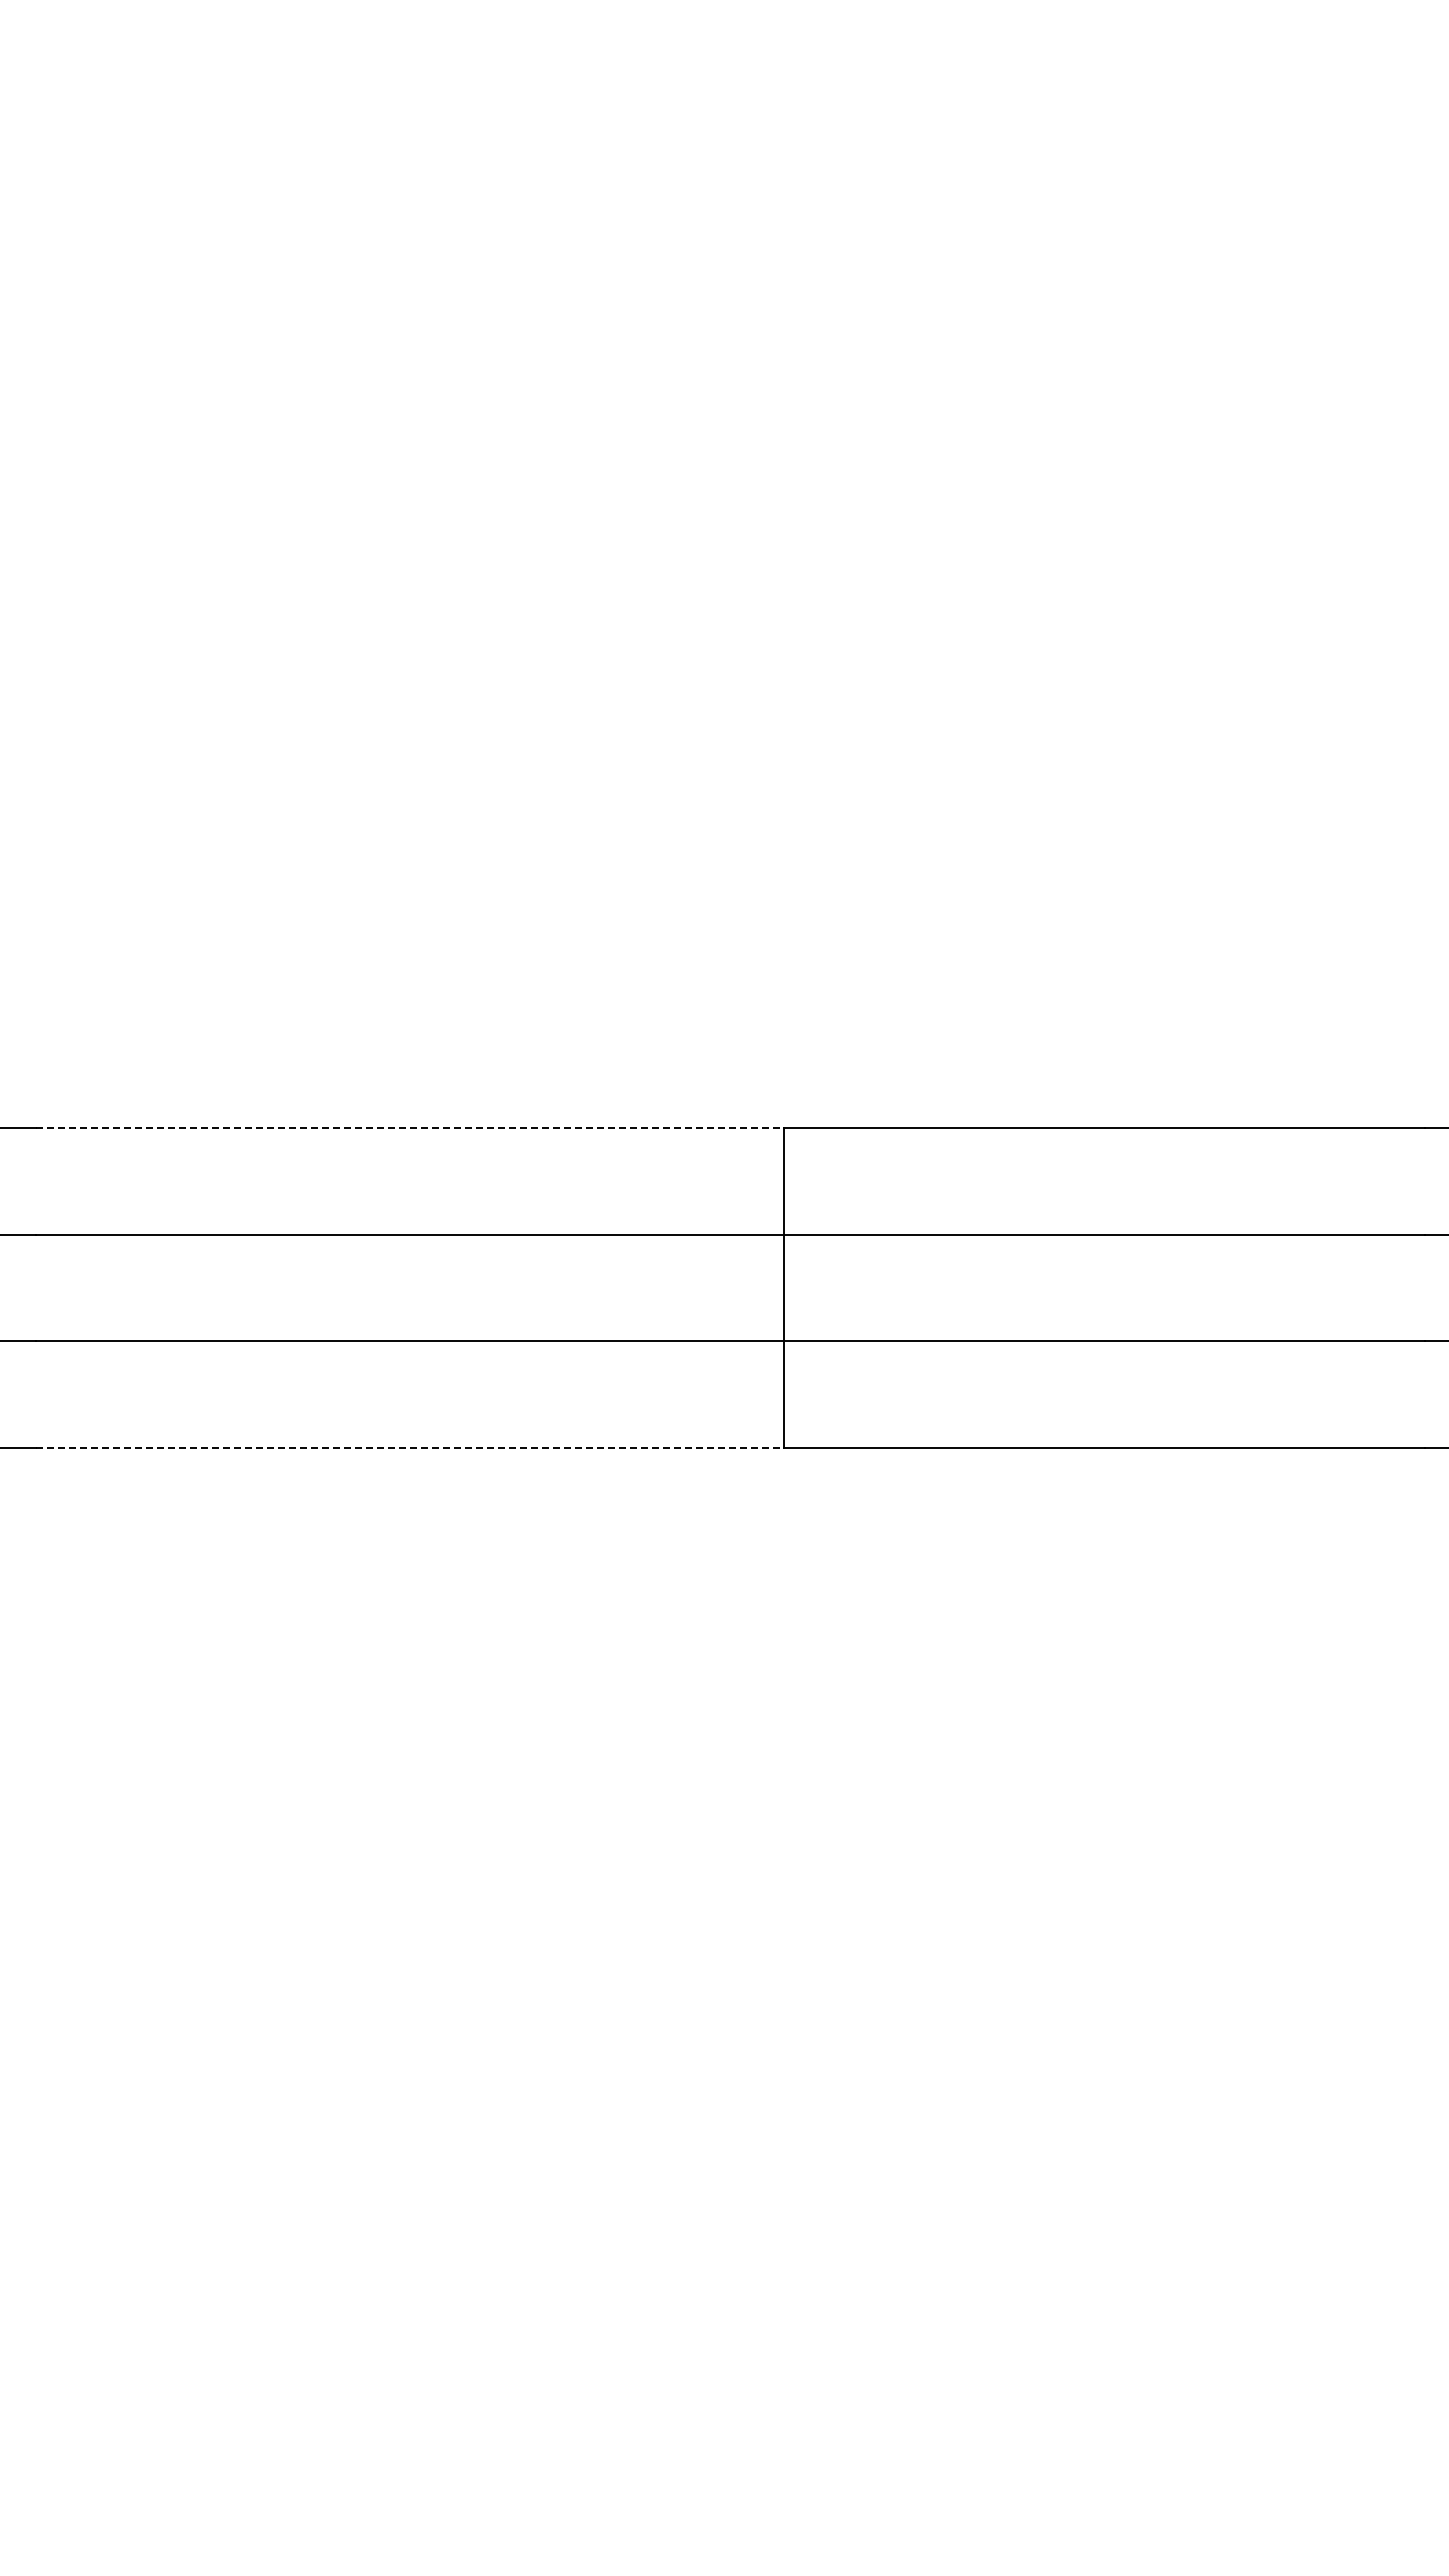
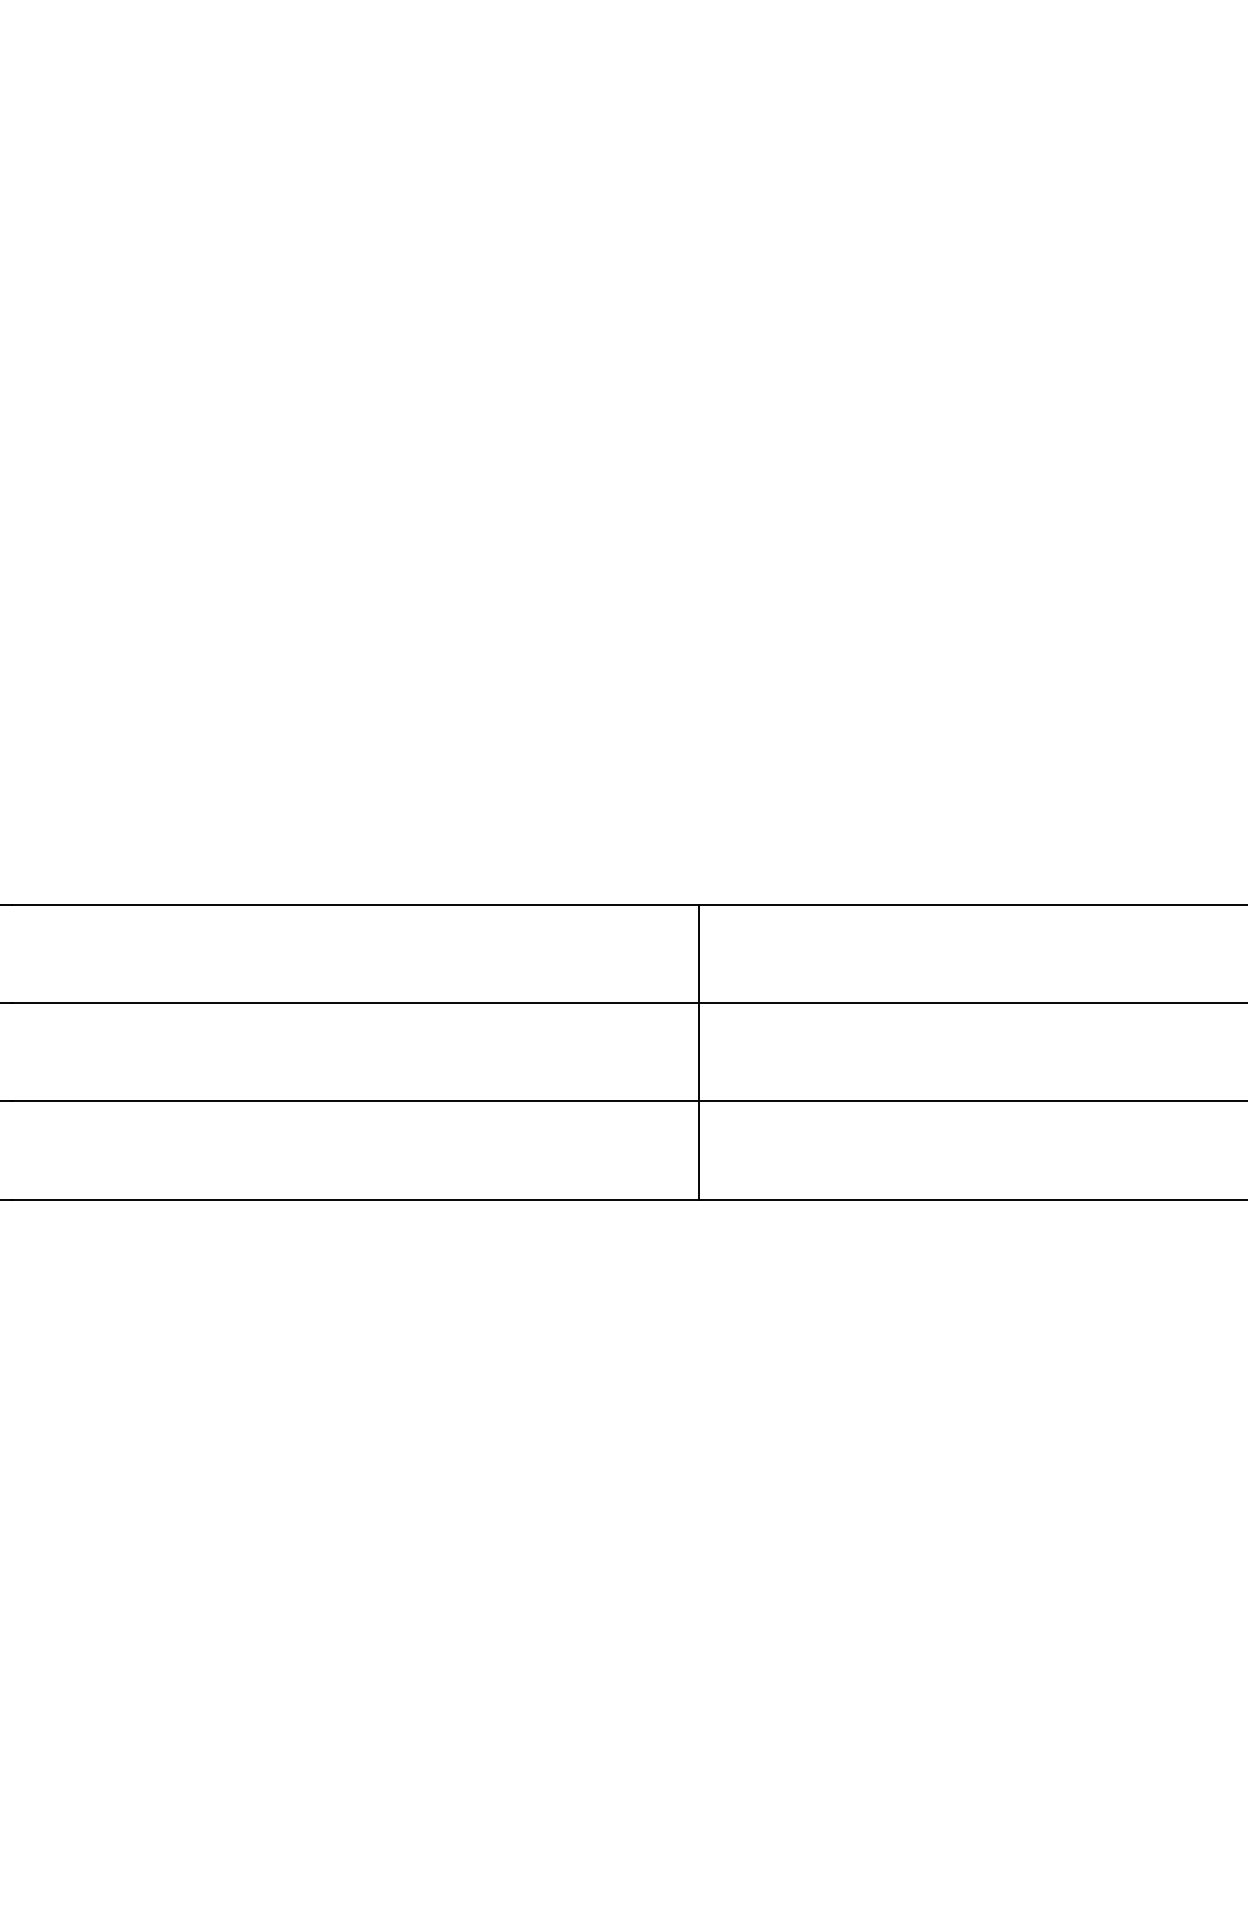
line: (410, 1127) -> (355, 904), dashed -> solid
line: (410, 1448) -> (355, 1199), dashed -> solid

